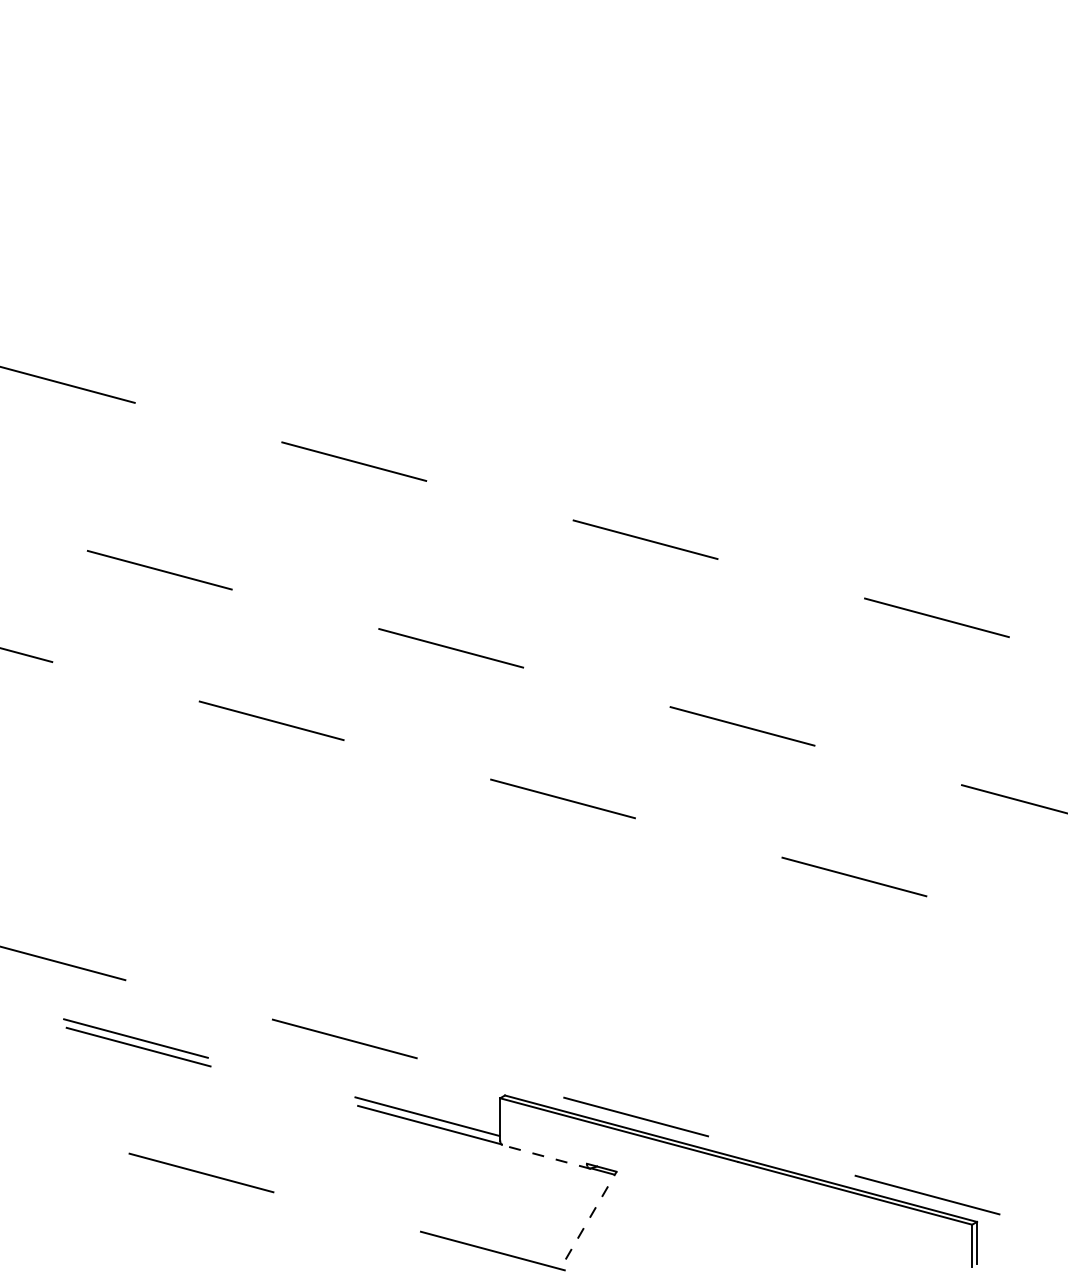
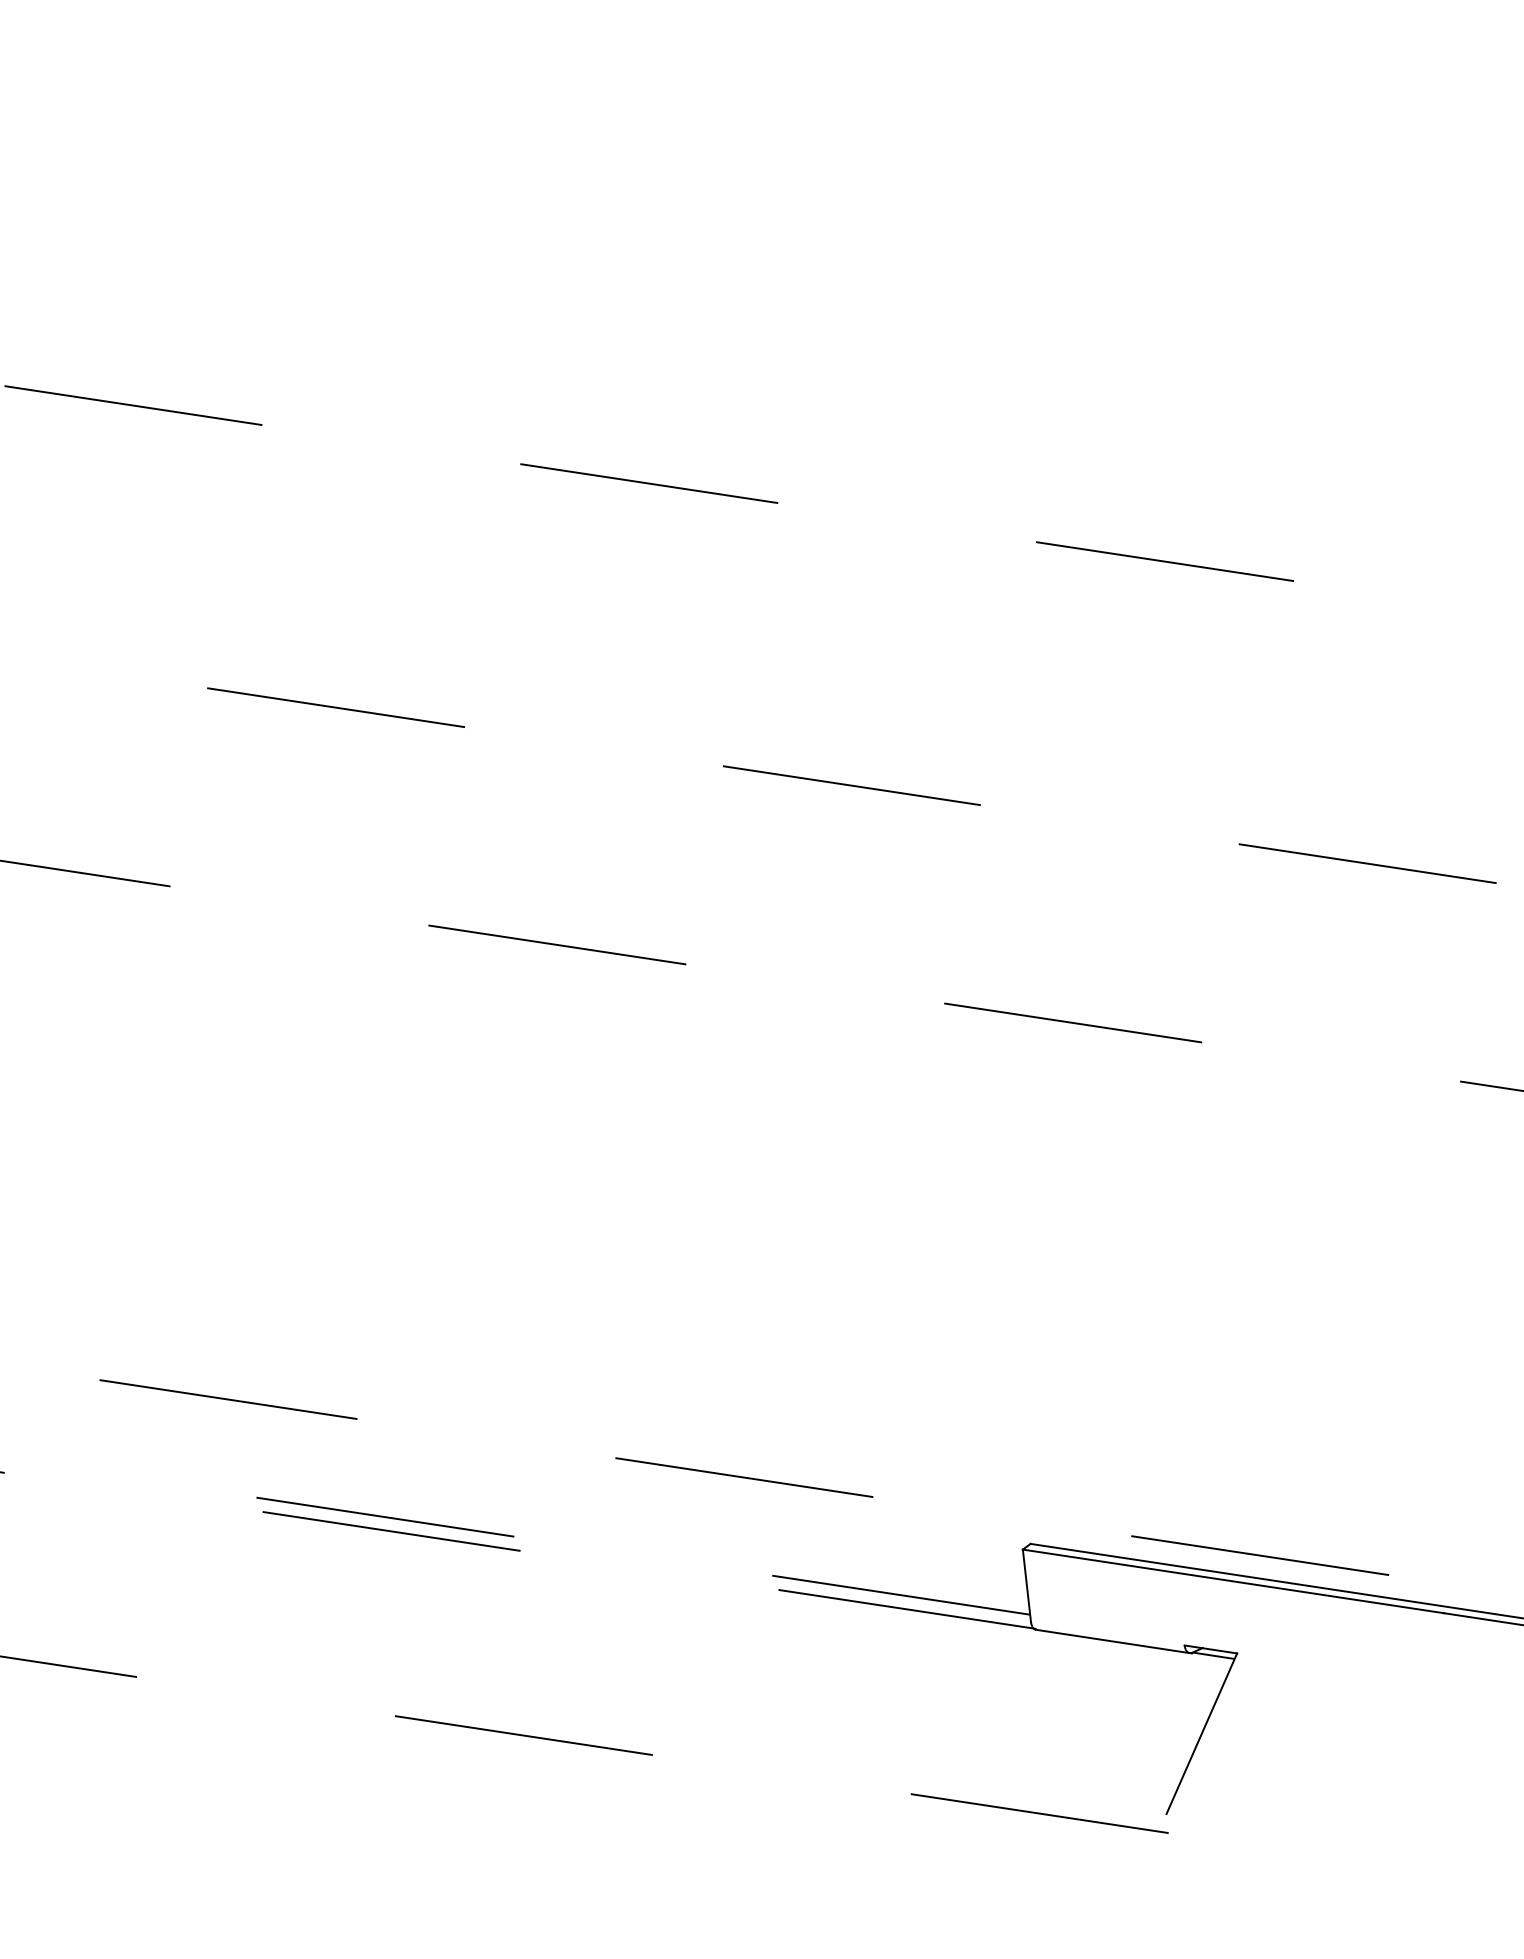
line: (546, 1157) -> (1113, 1642), dashed -> solid
line: (591, 1215) -> (1202, 1733), dashed -> solid

